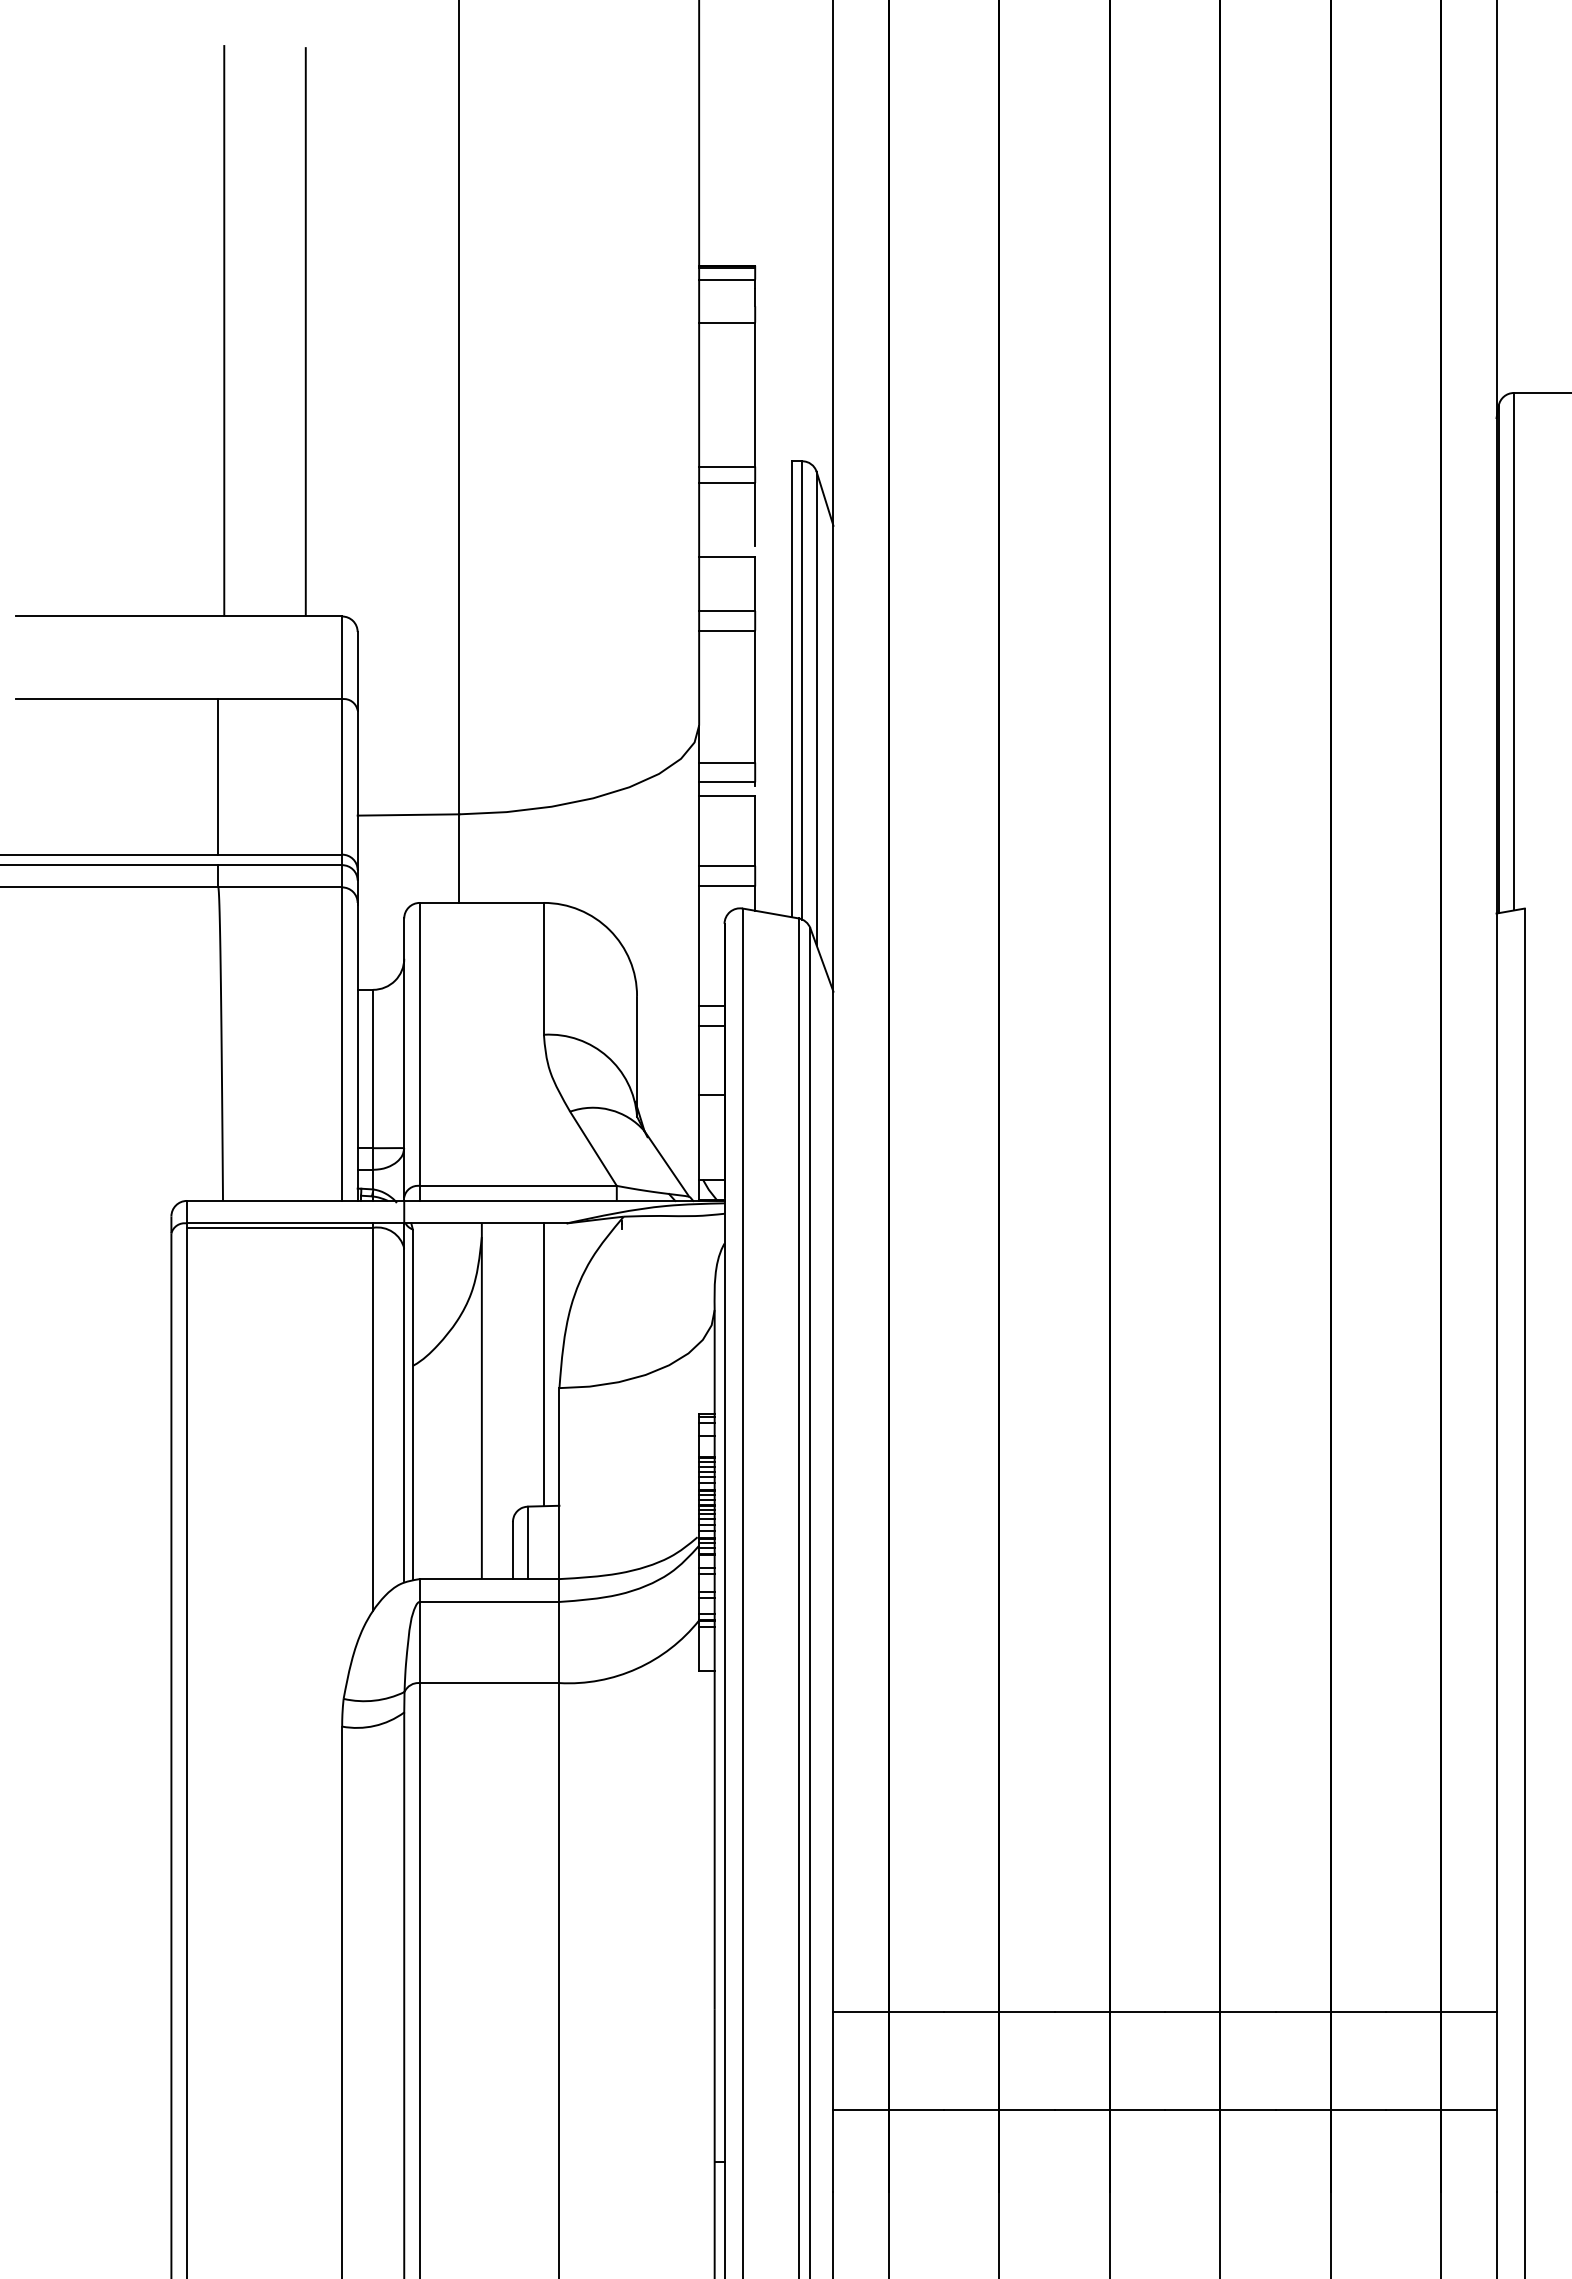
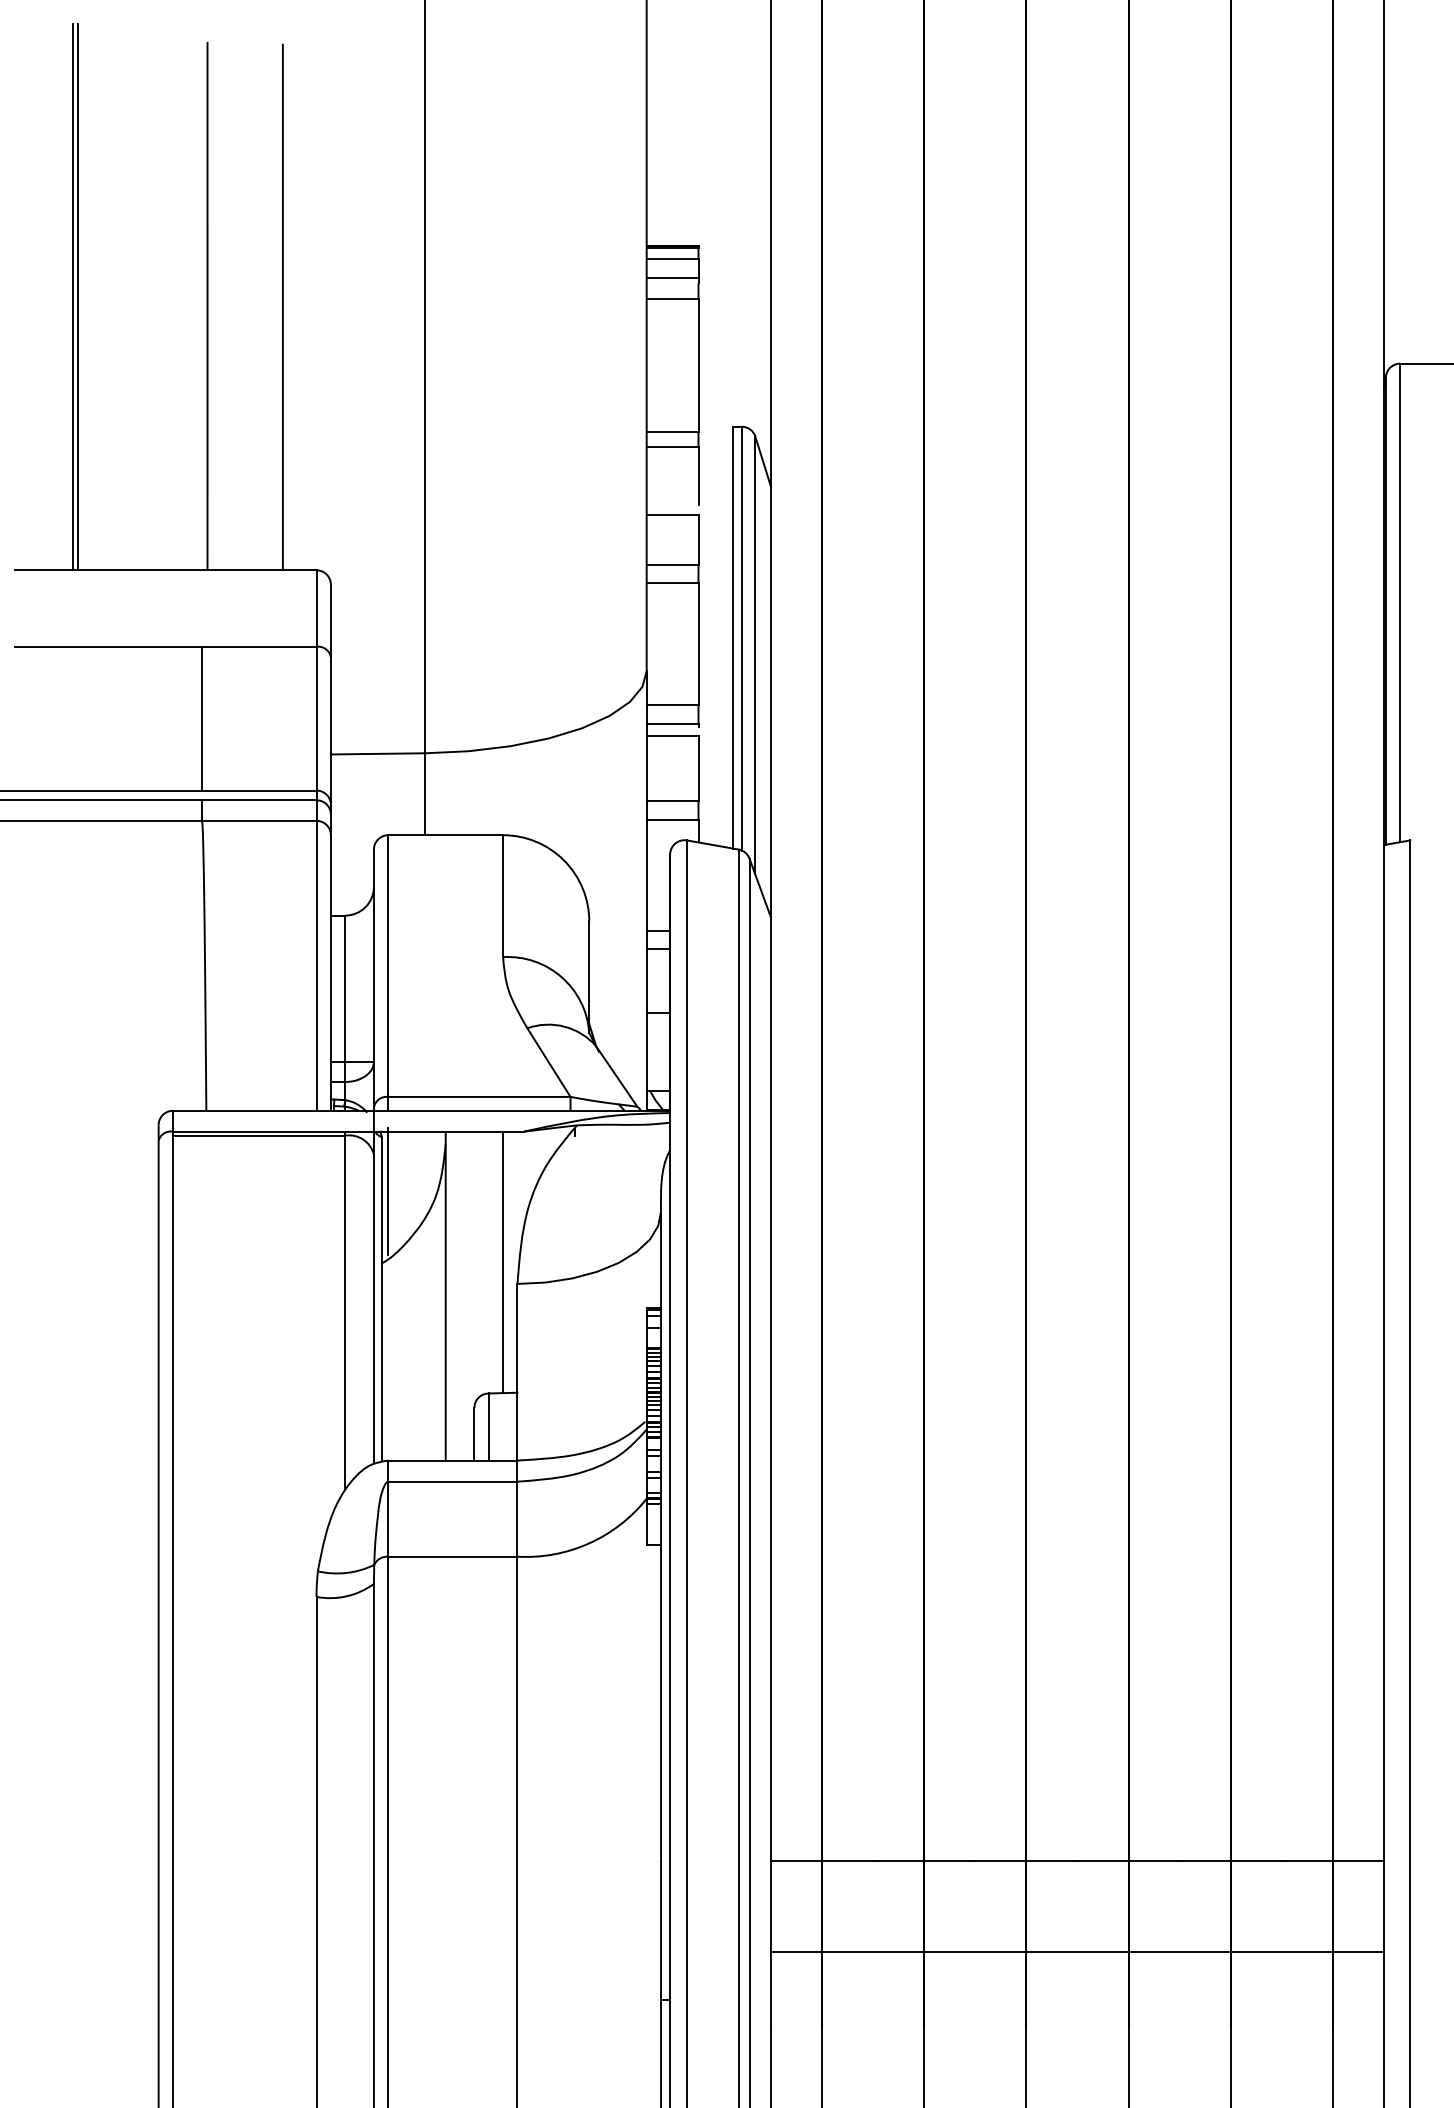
line: (727, 300) -> (672, 278), added
line: (78, 320) -> (72, 296), added
line: (83, 320) -> (77, 296), added
line: (419, 1288) -> (388, 1191), added

